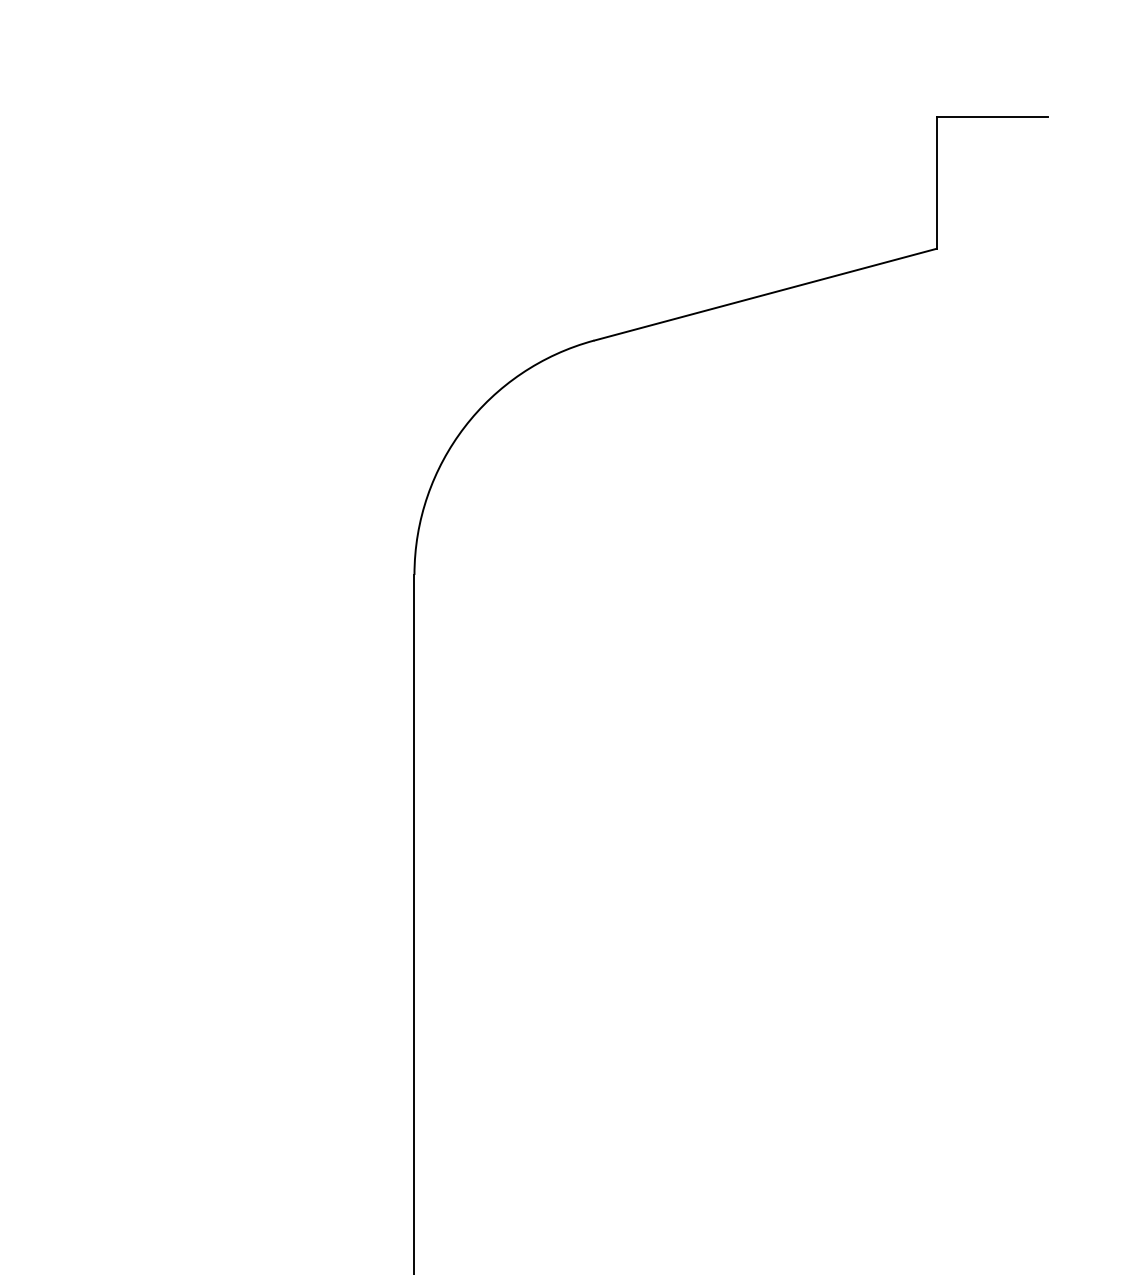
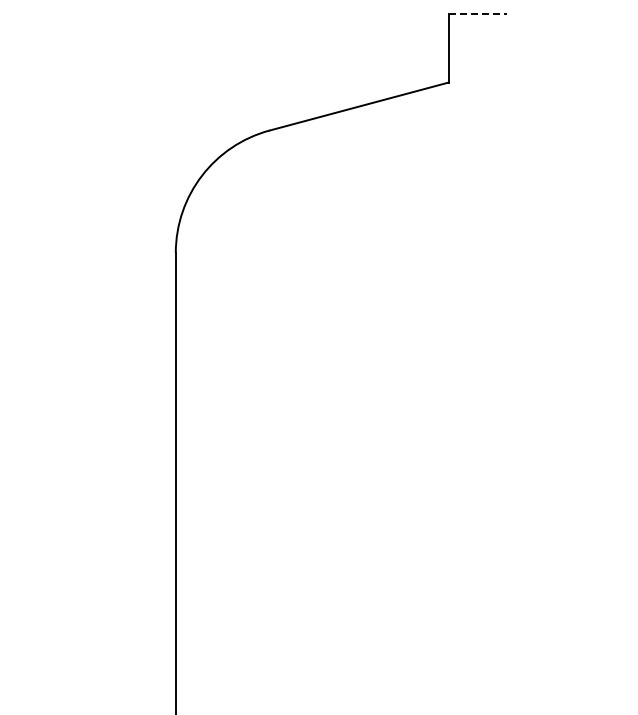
line: (993, 116) -> (478, 13), solid -> dashed

